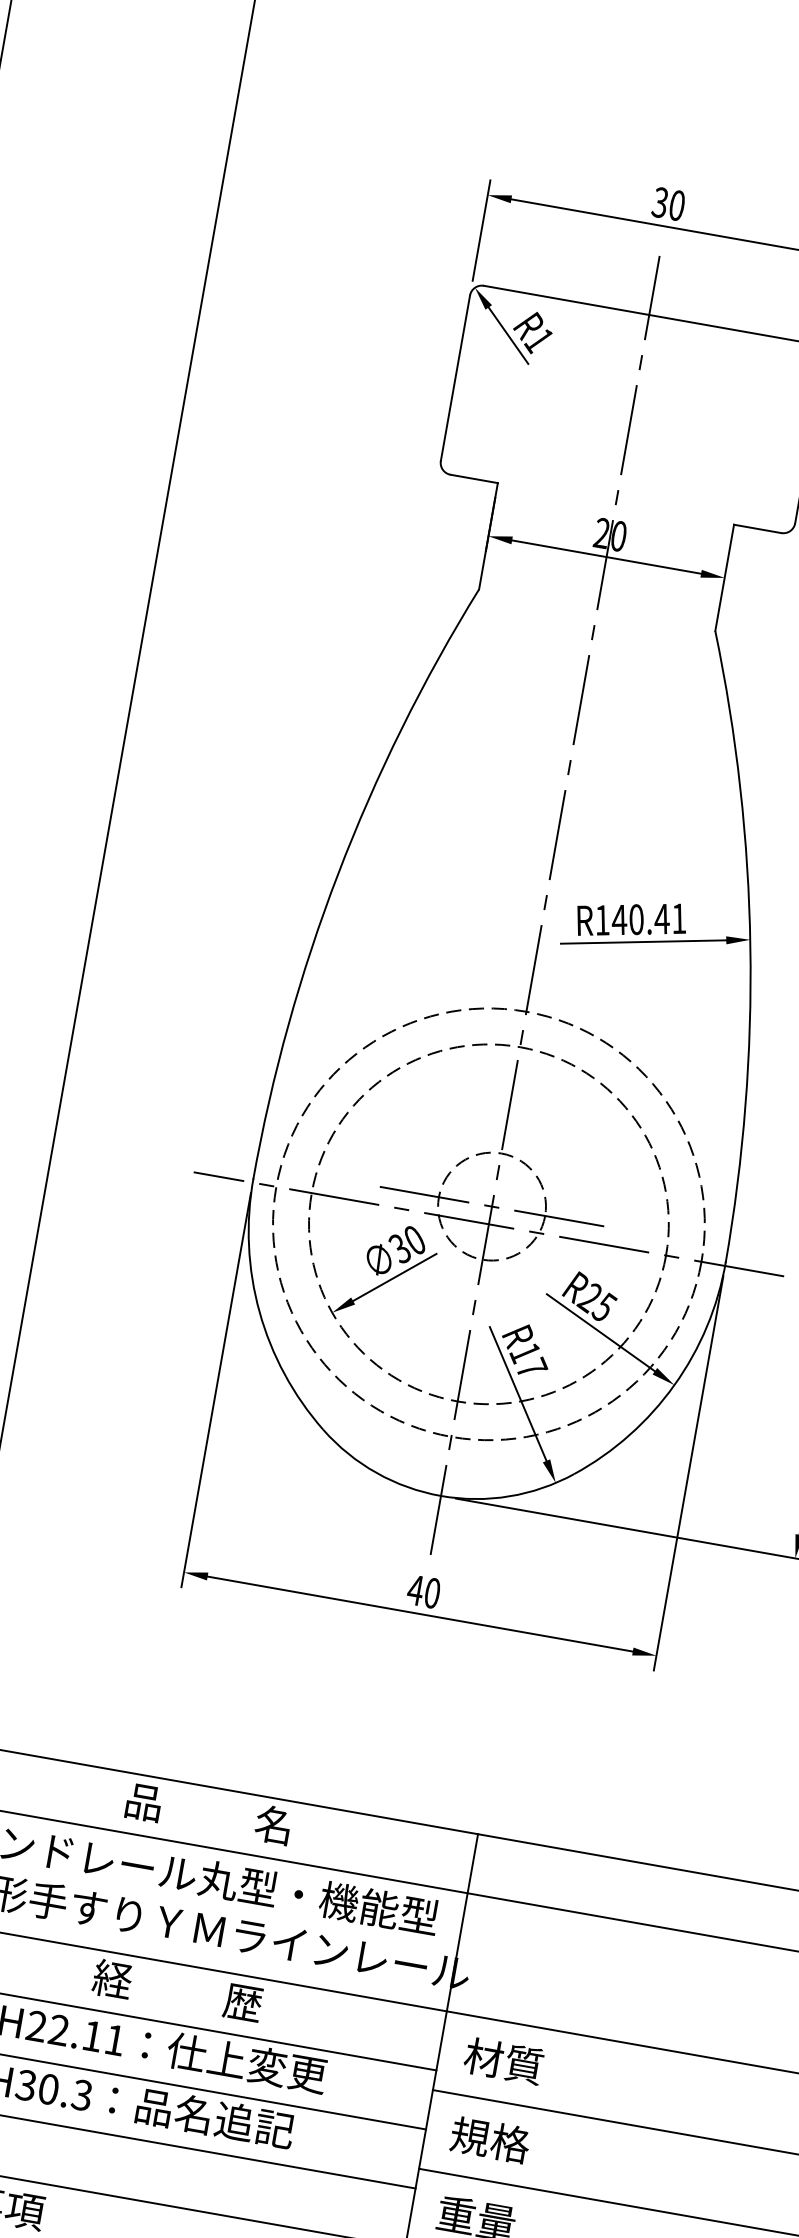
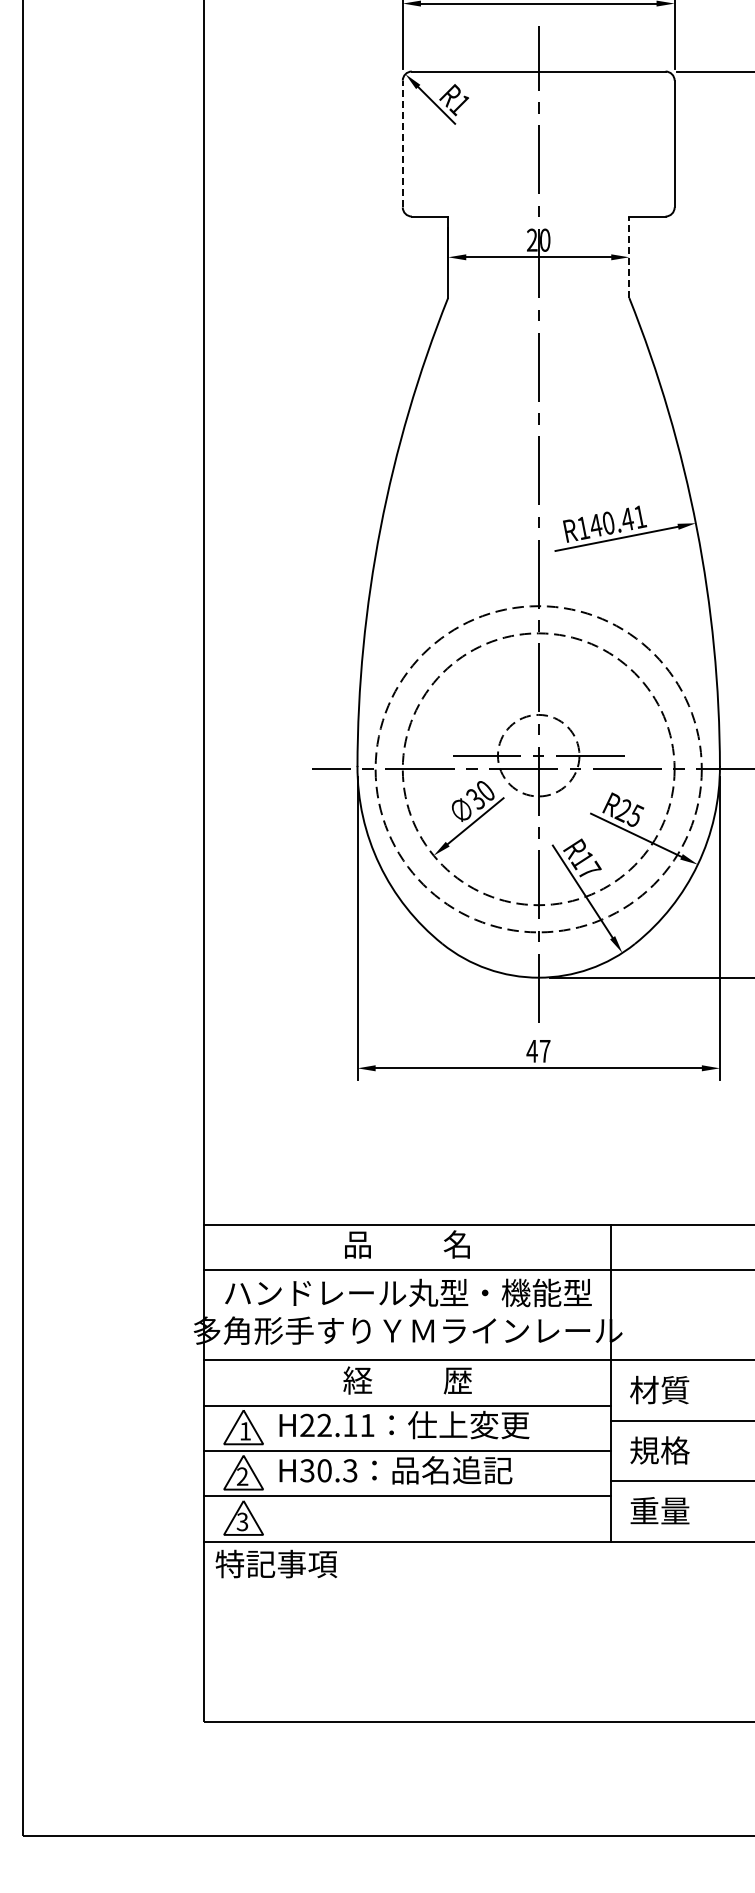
line: (455, 377) -> (402, 143), solid -> dashed
line: (724, 578) -> (629, 257), solid -> dashed
text: (431, 1592) -> (544, 1050), 40 -> 47

